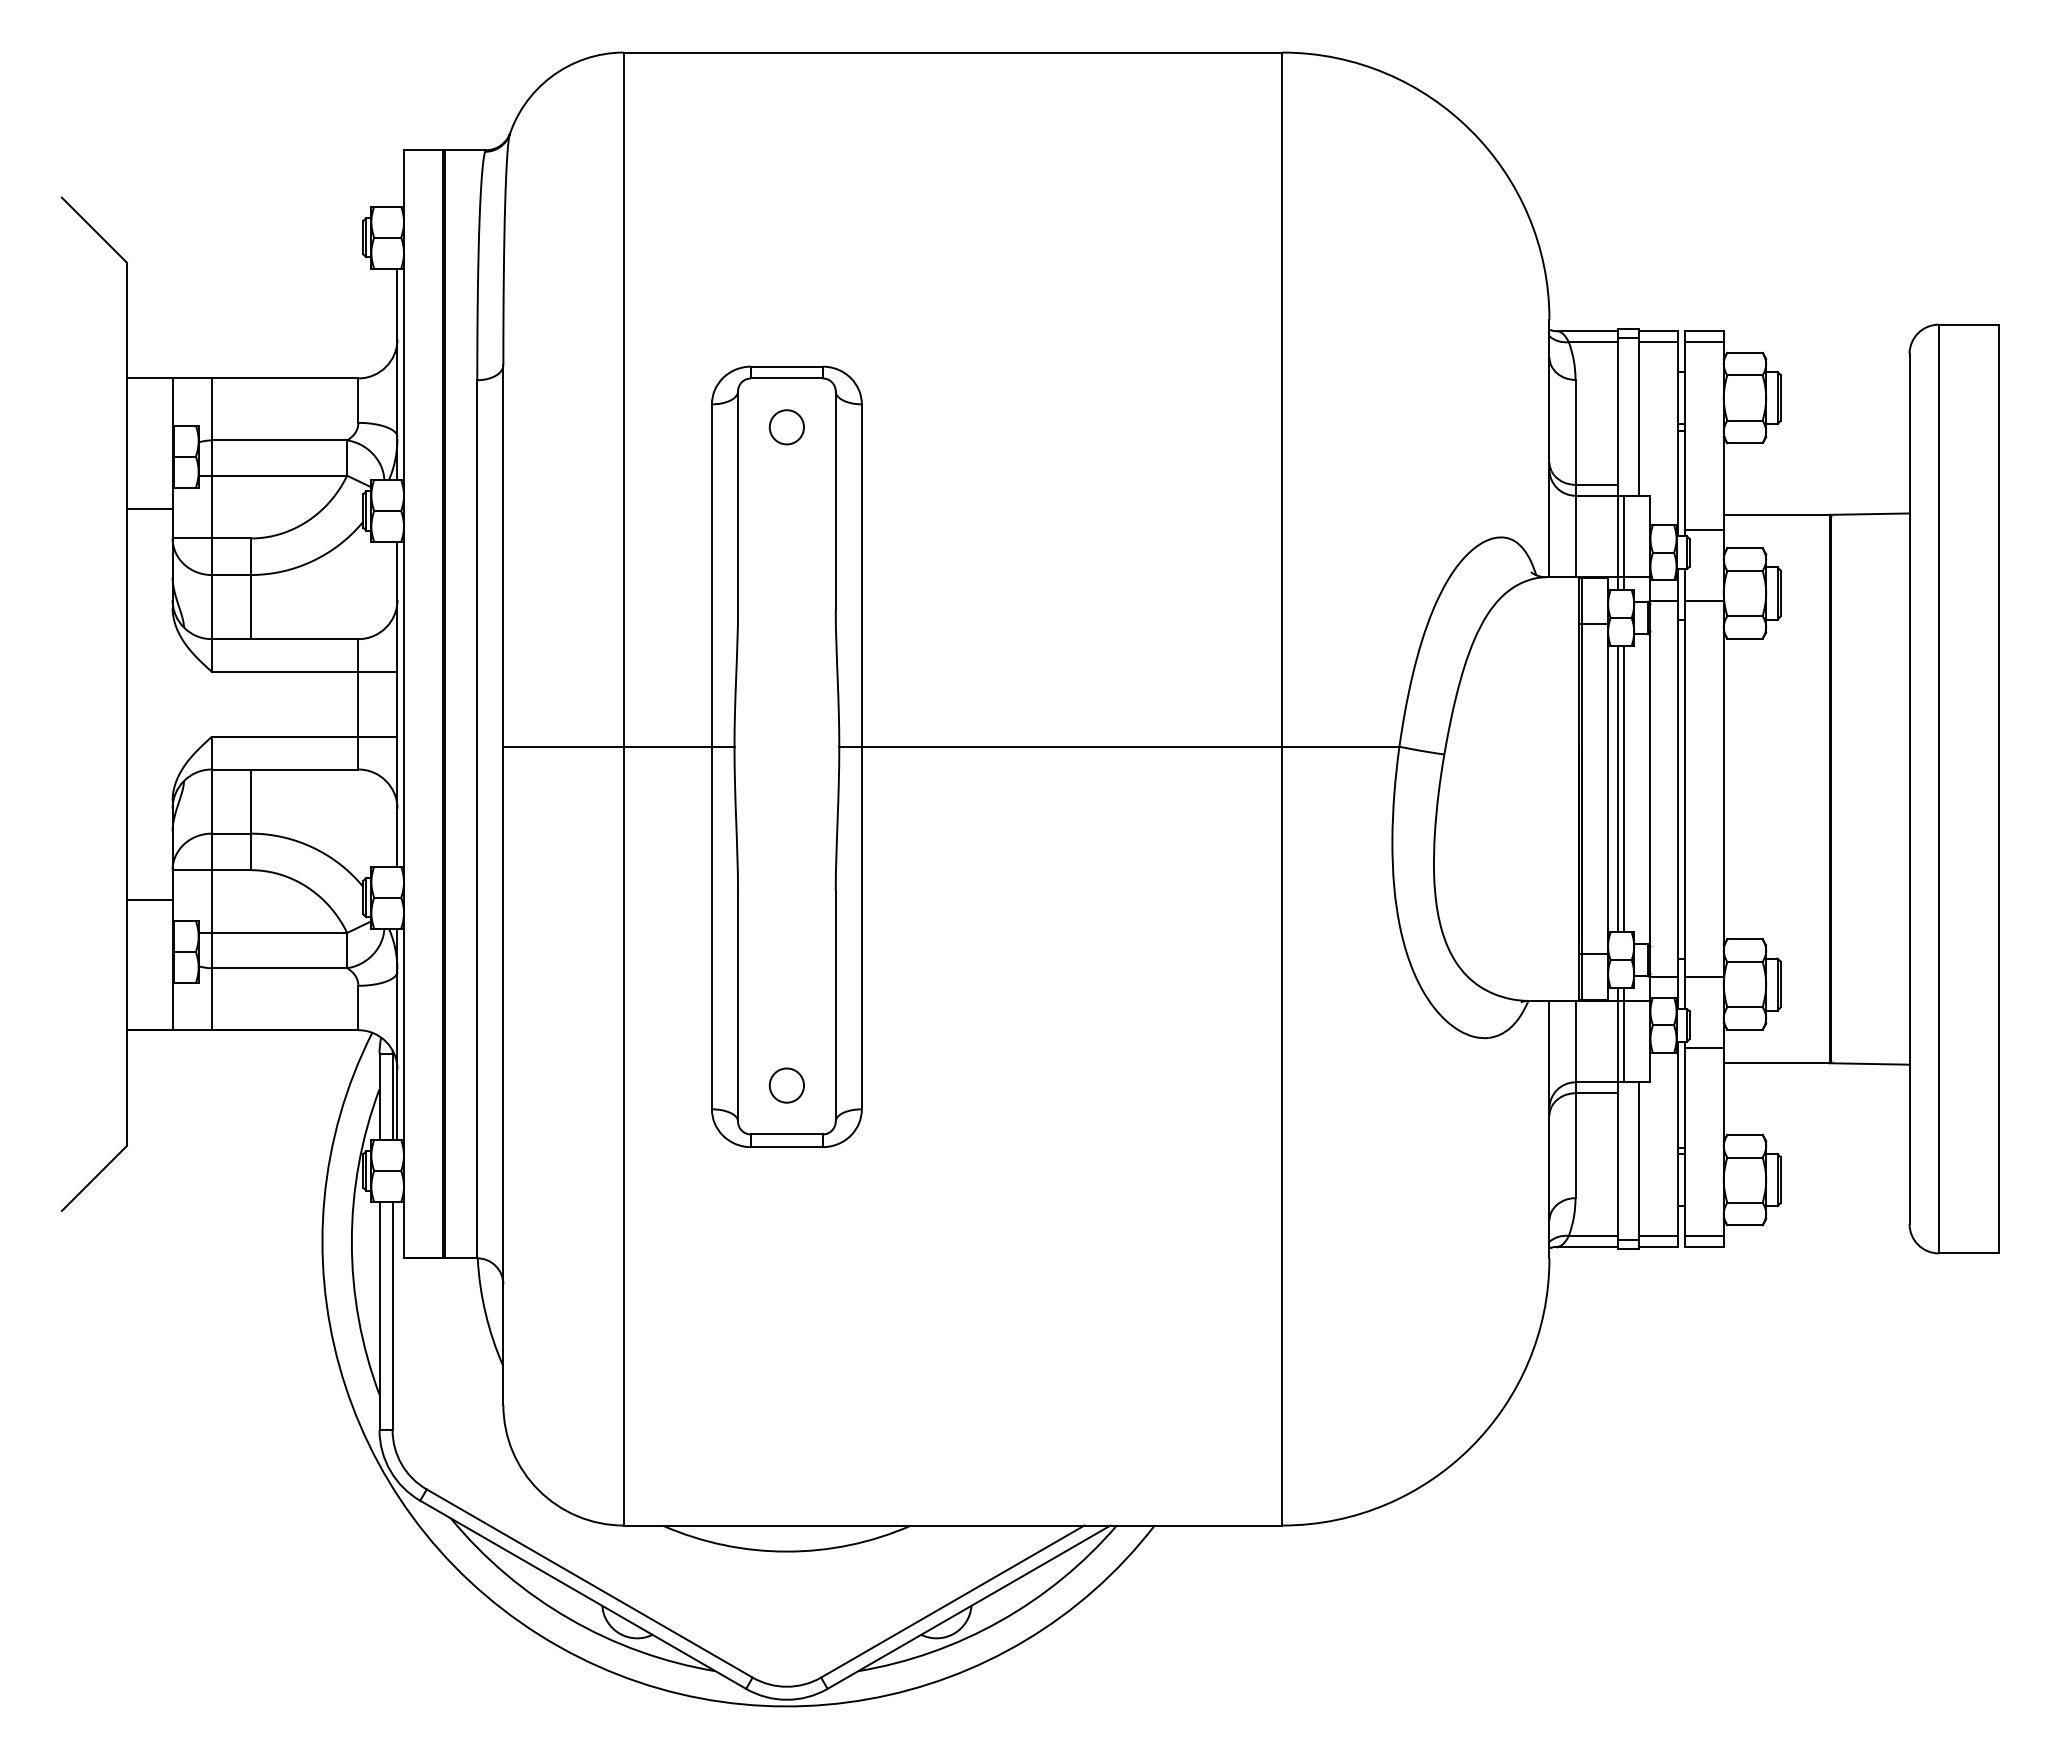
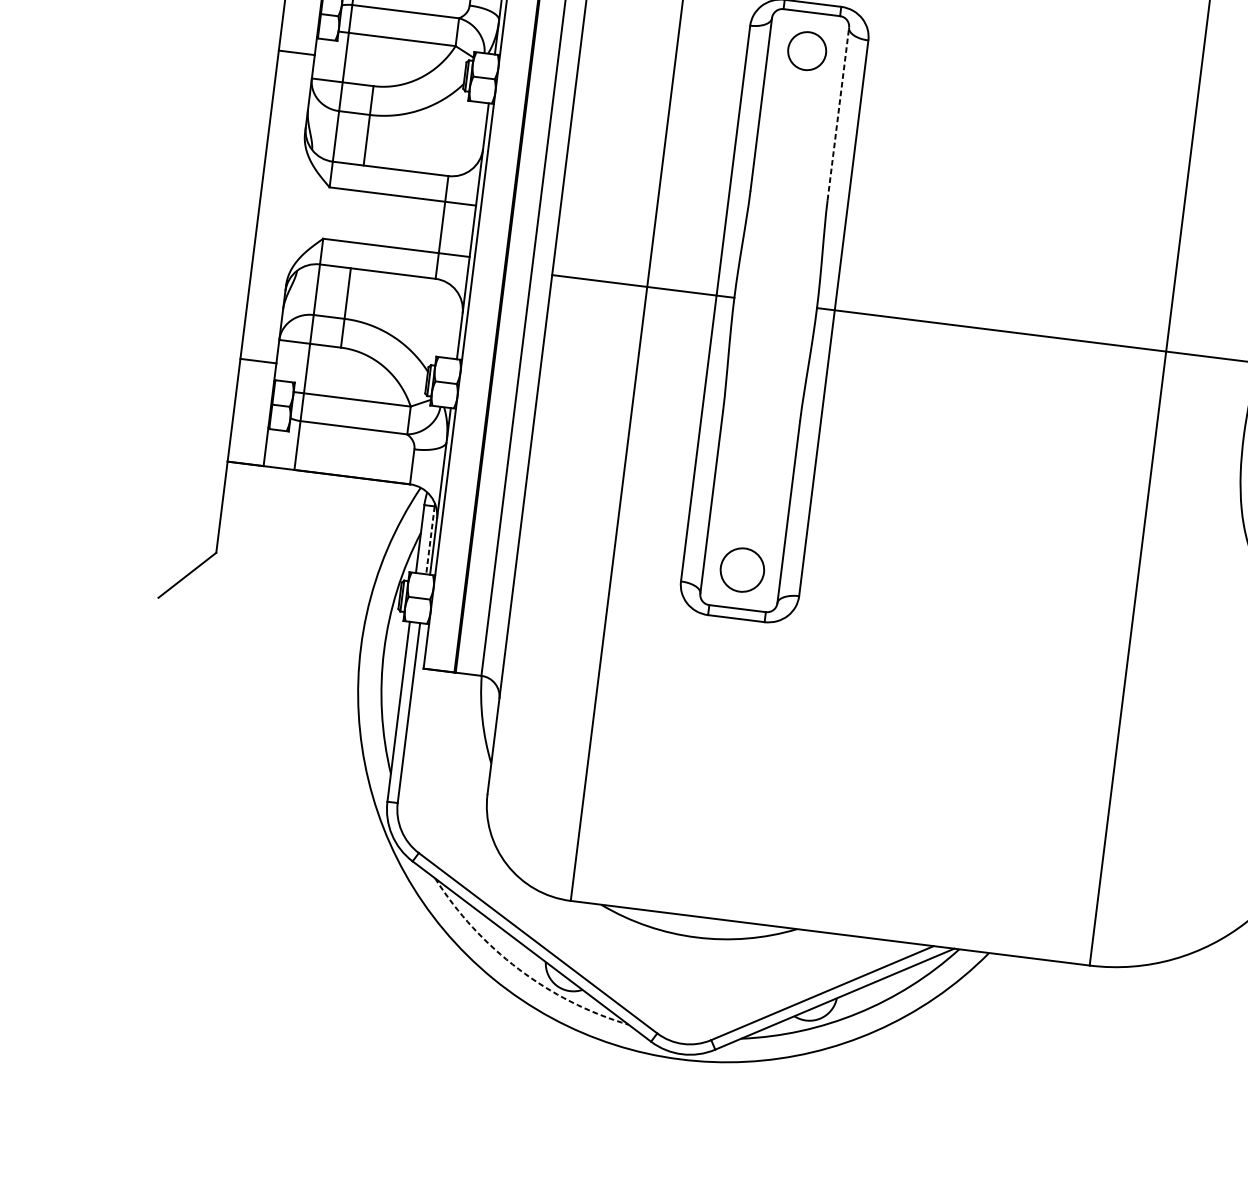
circle: (786, 427) -> (806, 51), size x1.4
line: (835, 500) -> (838, 113), solid -> dashed
circle: (786, 1085) -> (742, 569), size x1.6
line: (392, 1097) -> (430, 540), solid -> dashed
arc: (569, 1618) -> (518, 968), solid -> dashed

